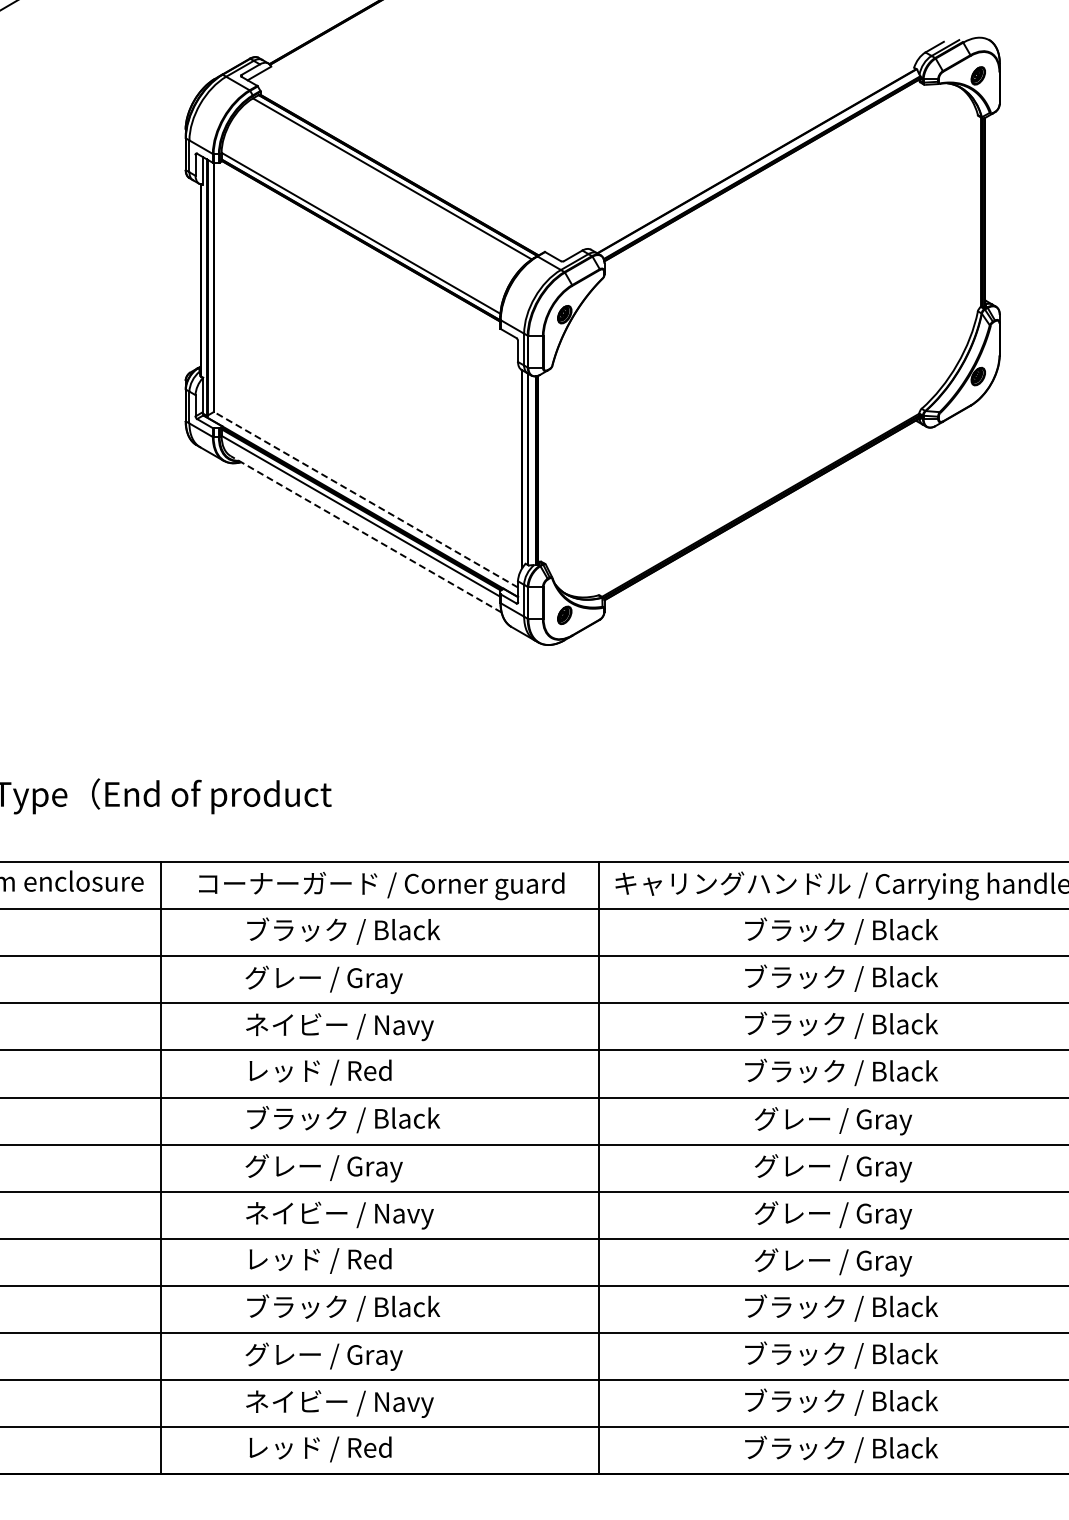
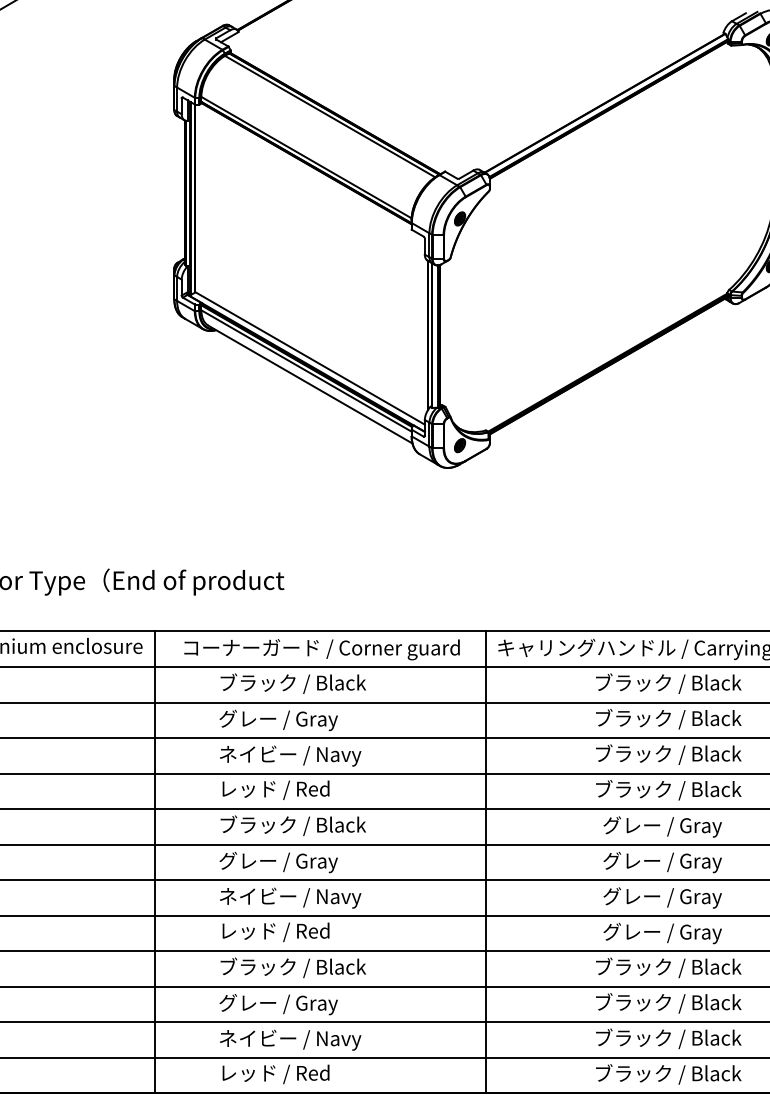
line: (365, 499) -> (309, 358), dashed -> solid
line: (365, 534) -> (309, 384), dashed -> solid

